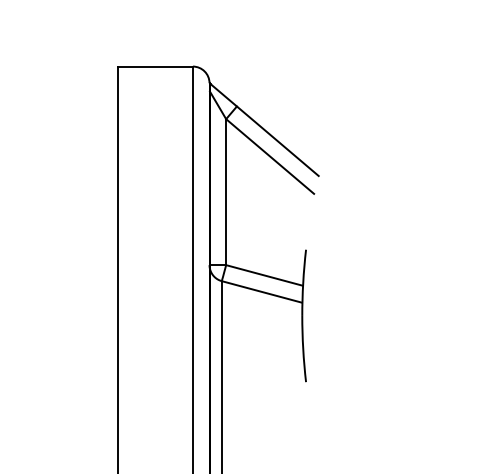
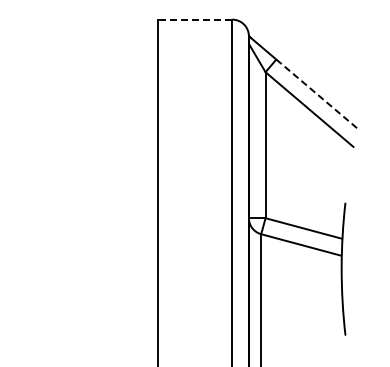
line: (155, 66) -> (194, 19), solid -> dashed
line: (277, 141) -> (316, 94), solid -> dashed

